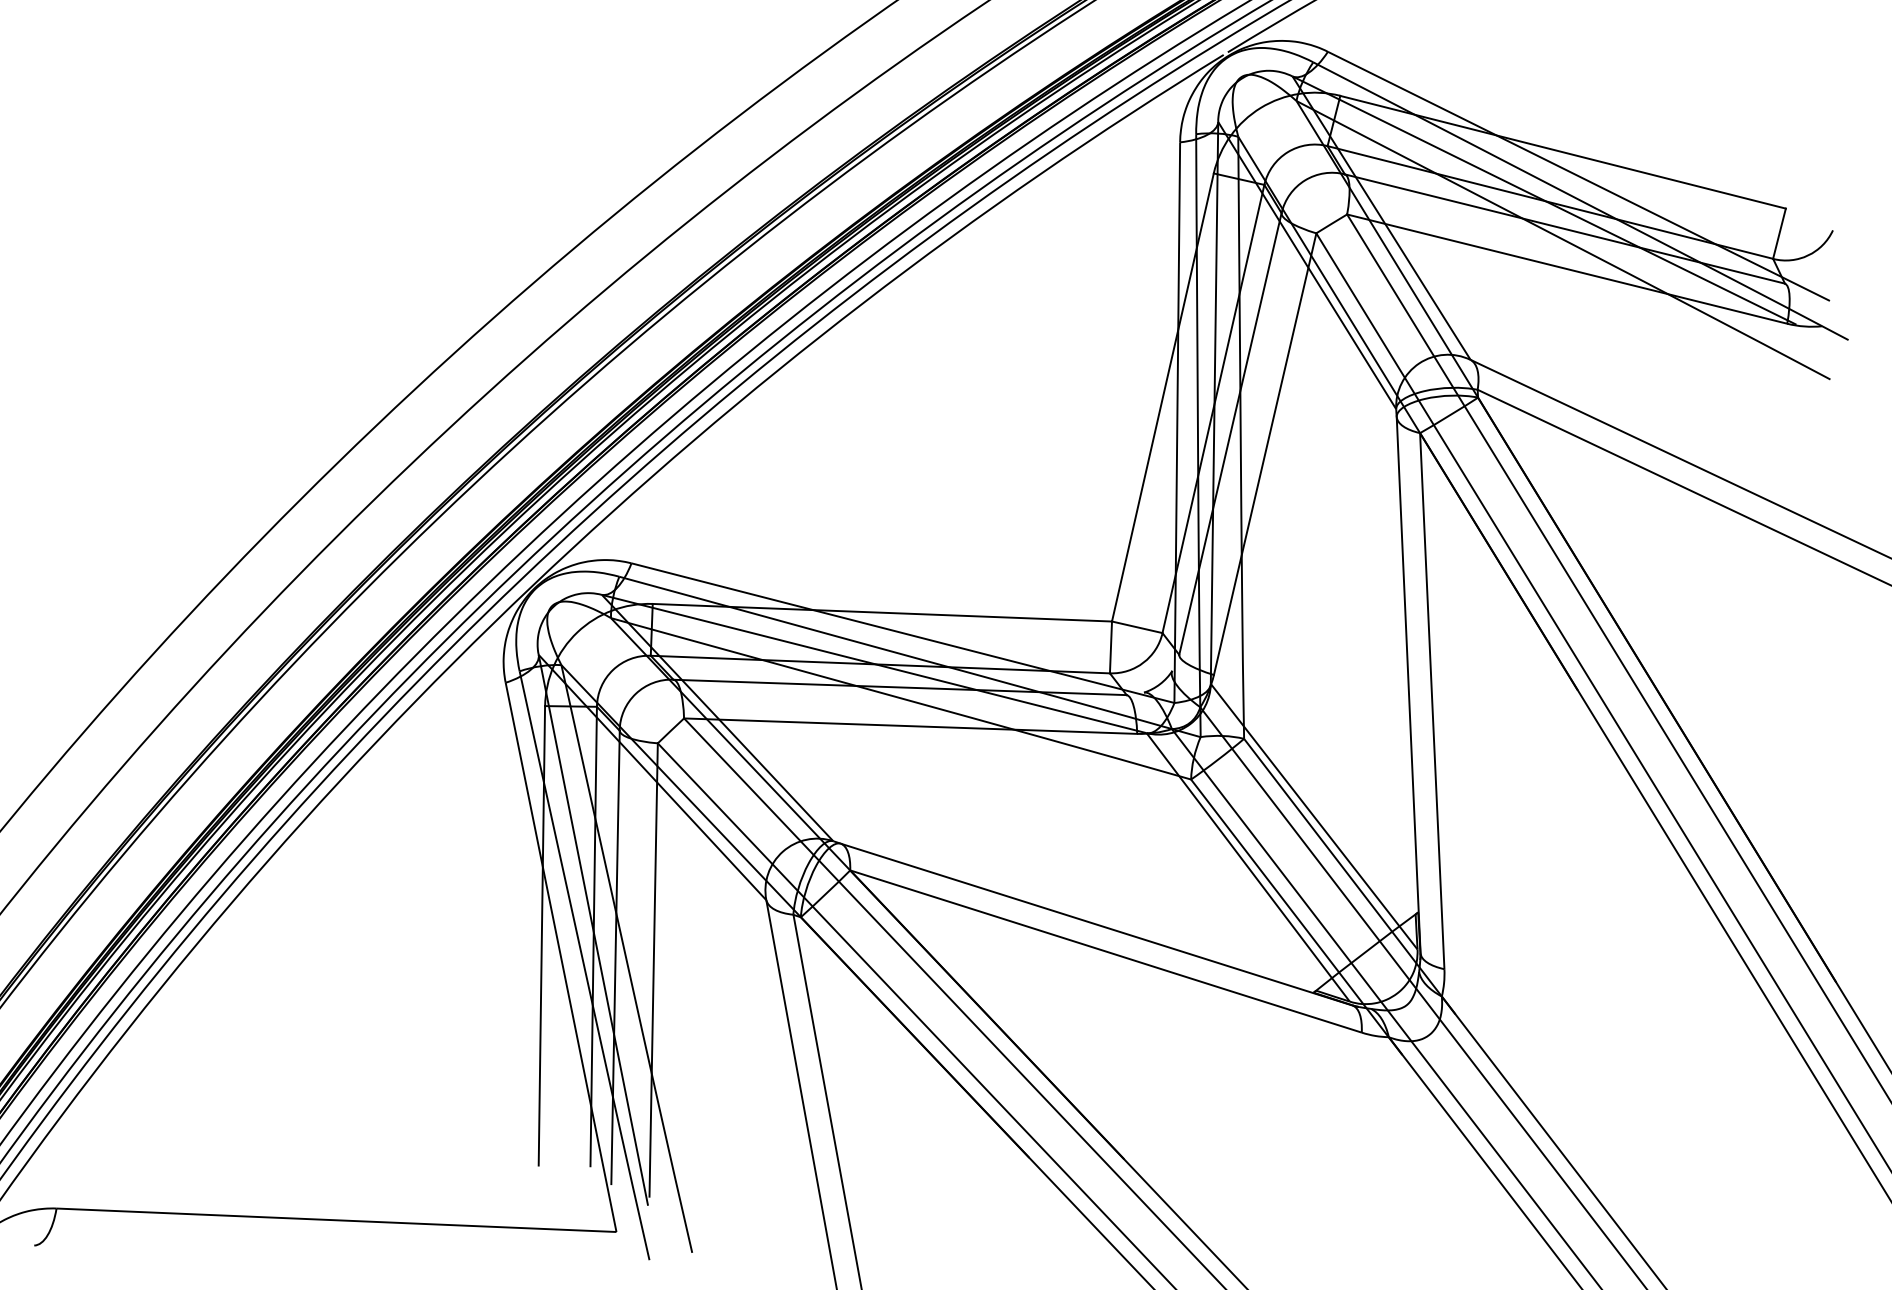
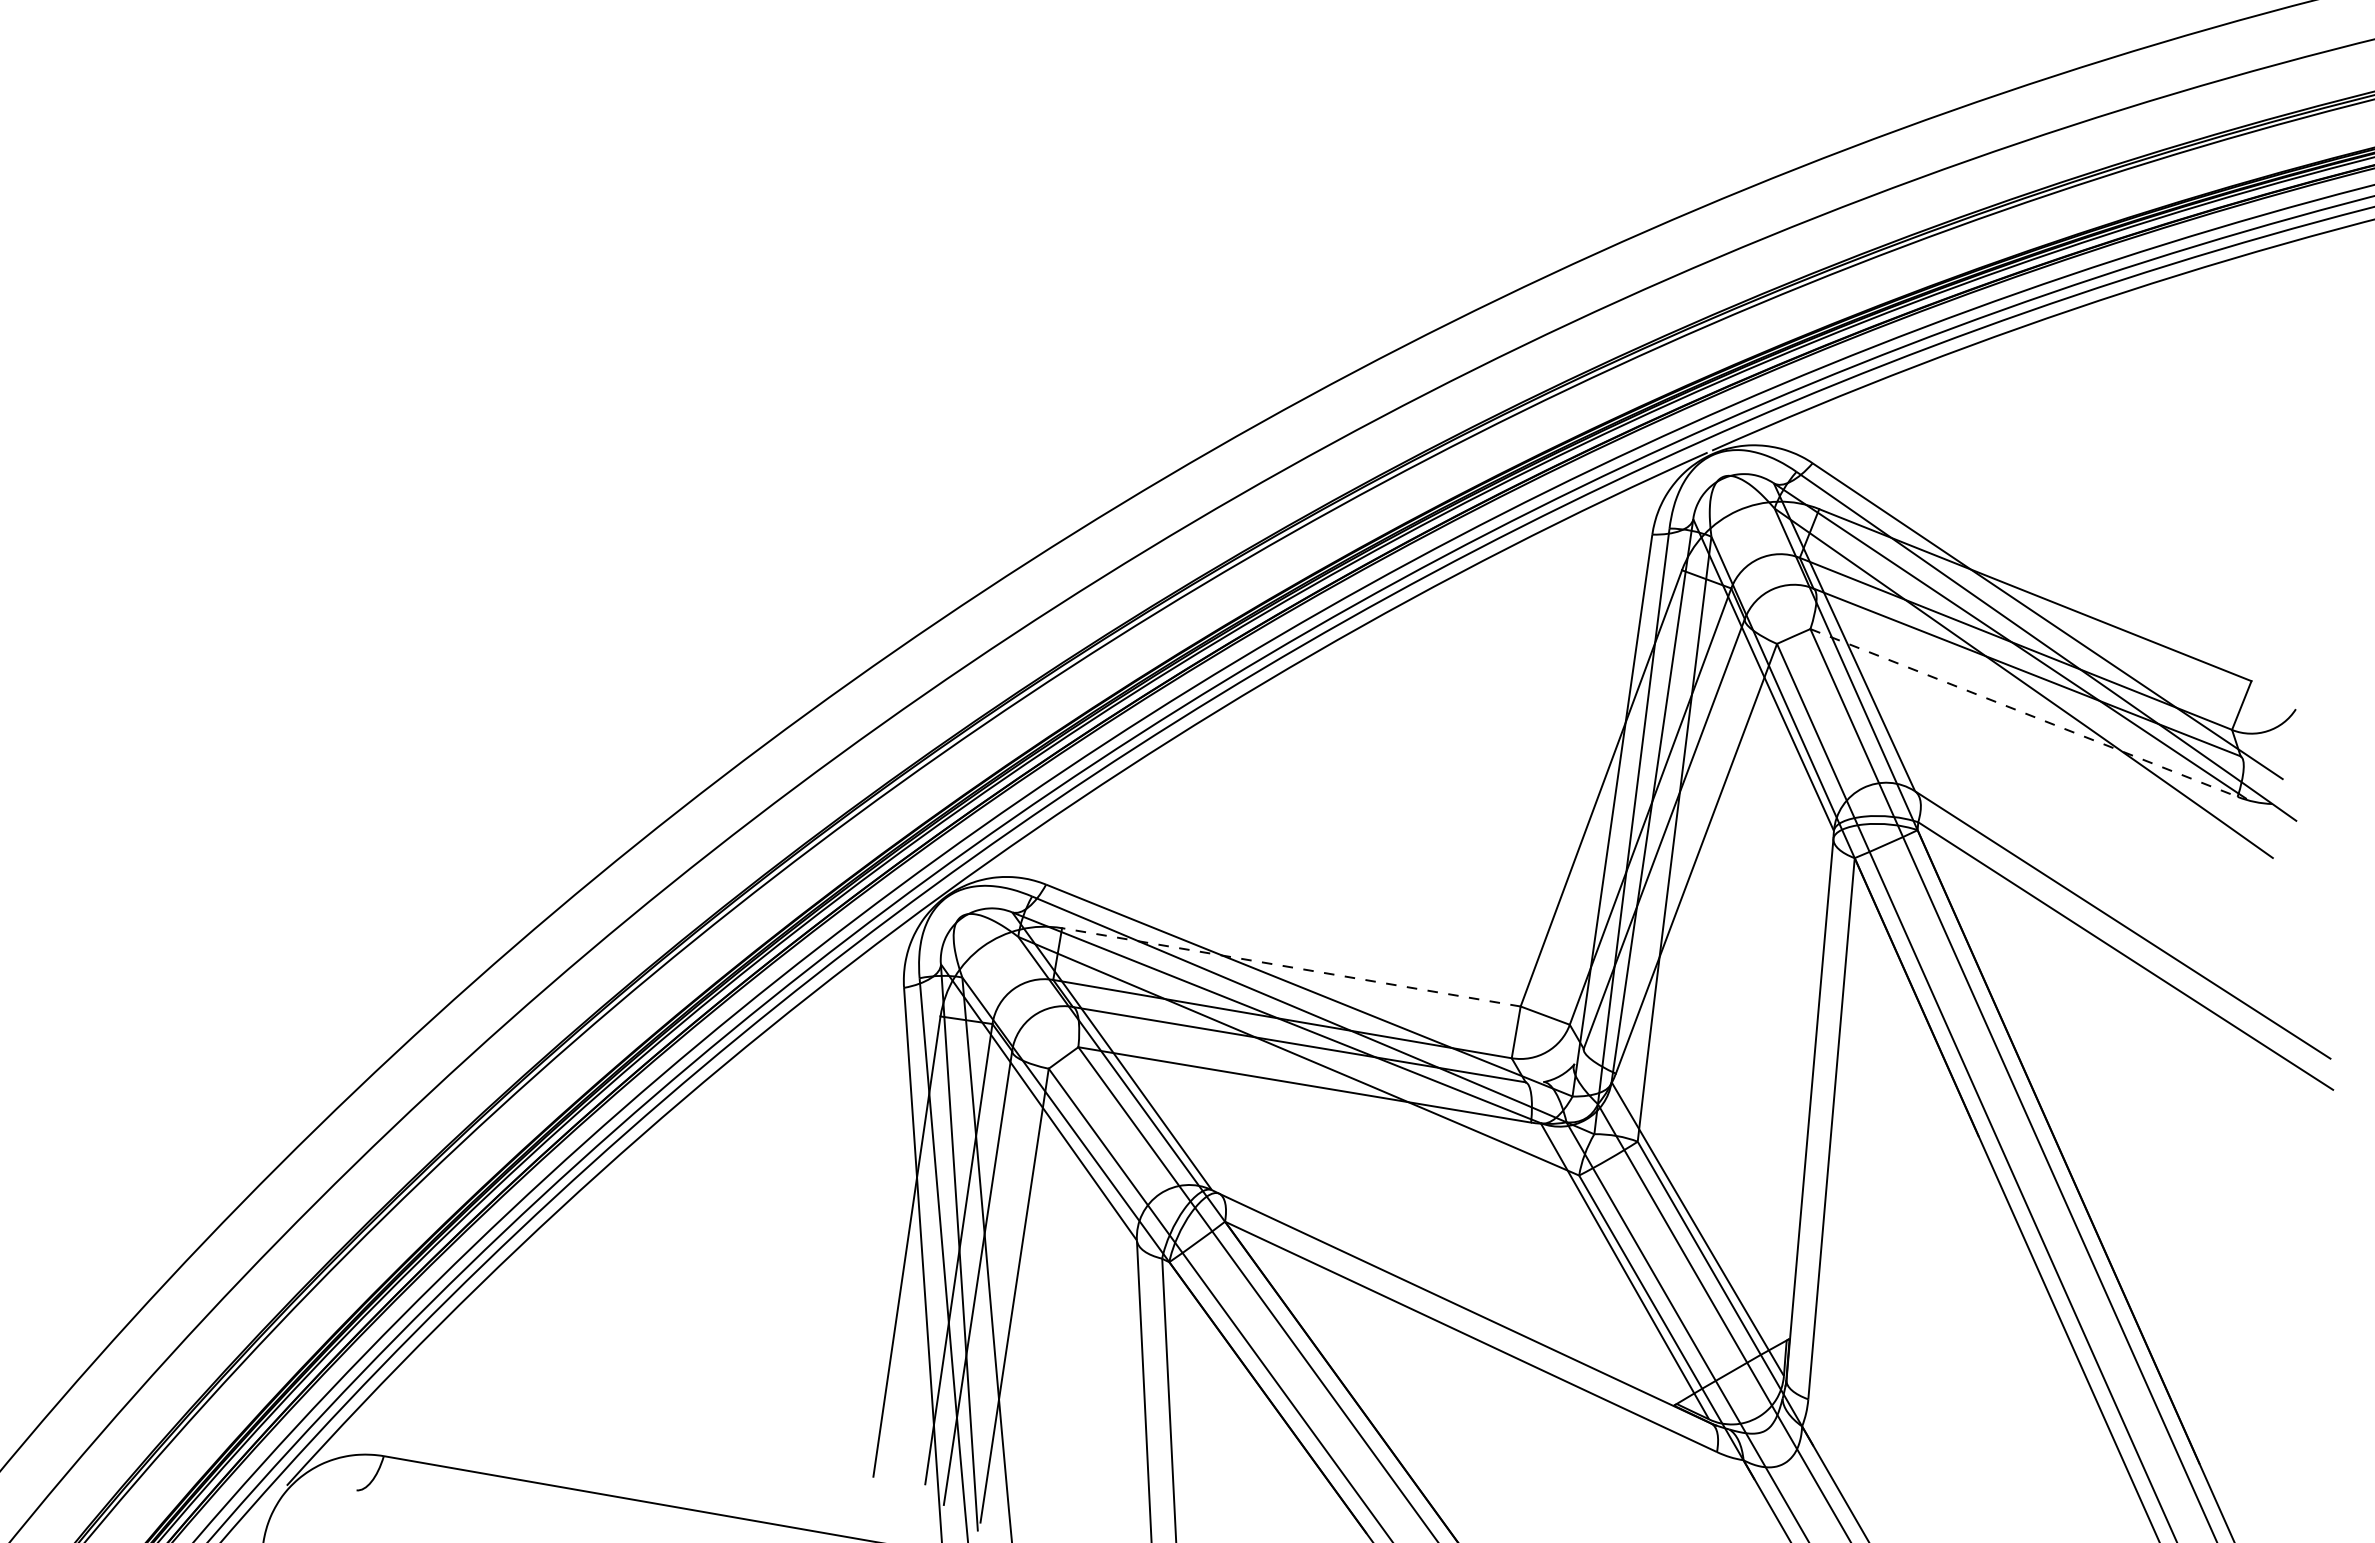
line: (1567, 269) -> (2024, 713), solid -> dashed
line: (882, 612) -> (1291, 967), solid -> dashed

